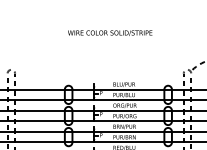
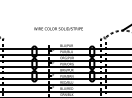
text: (110, 32) -> (58, 28), moved

